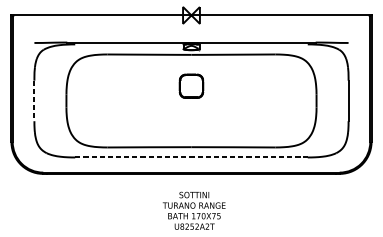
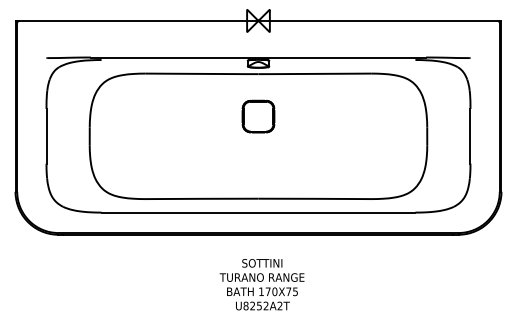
line: (34, 101) -> (46, 136), dashed -> solid
line: (191, 157) -> (258, 212), dashed -> solid

